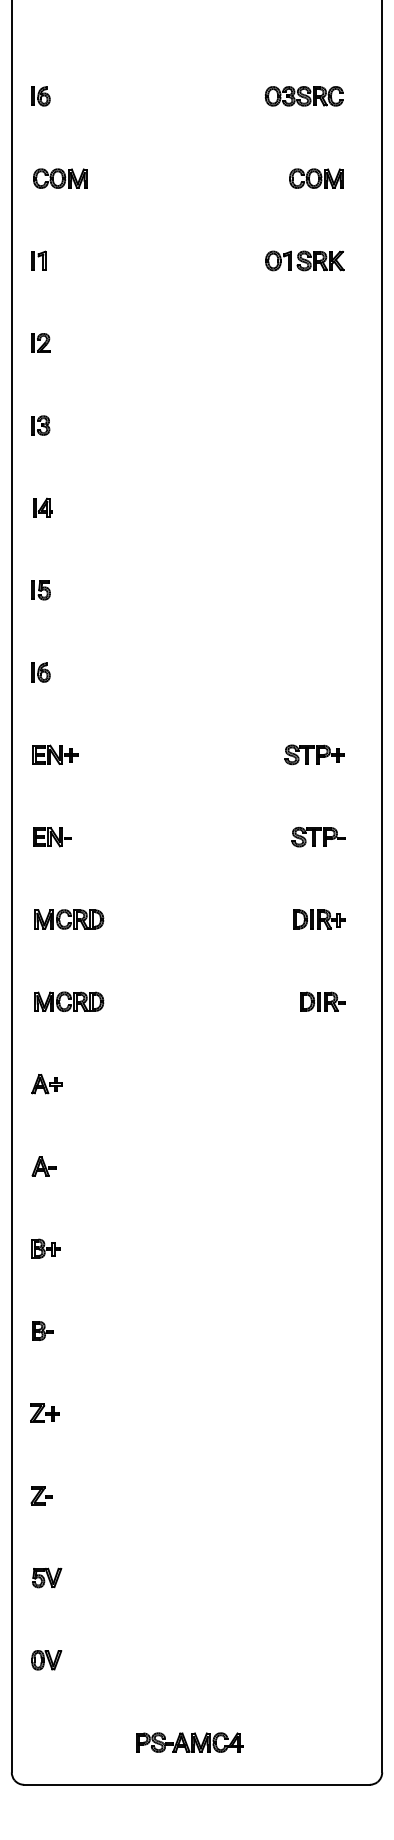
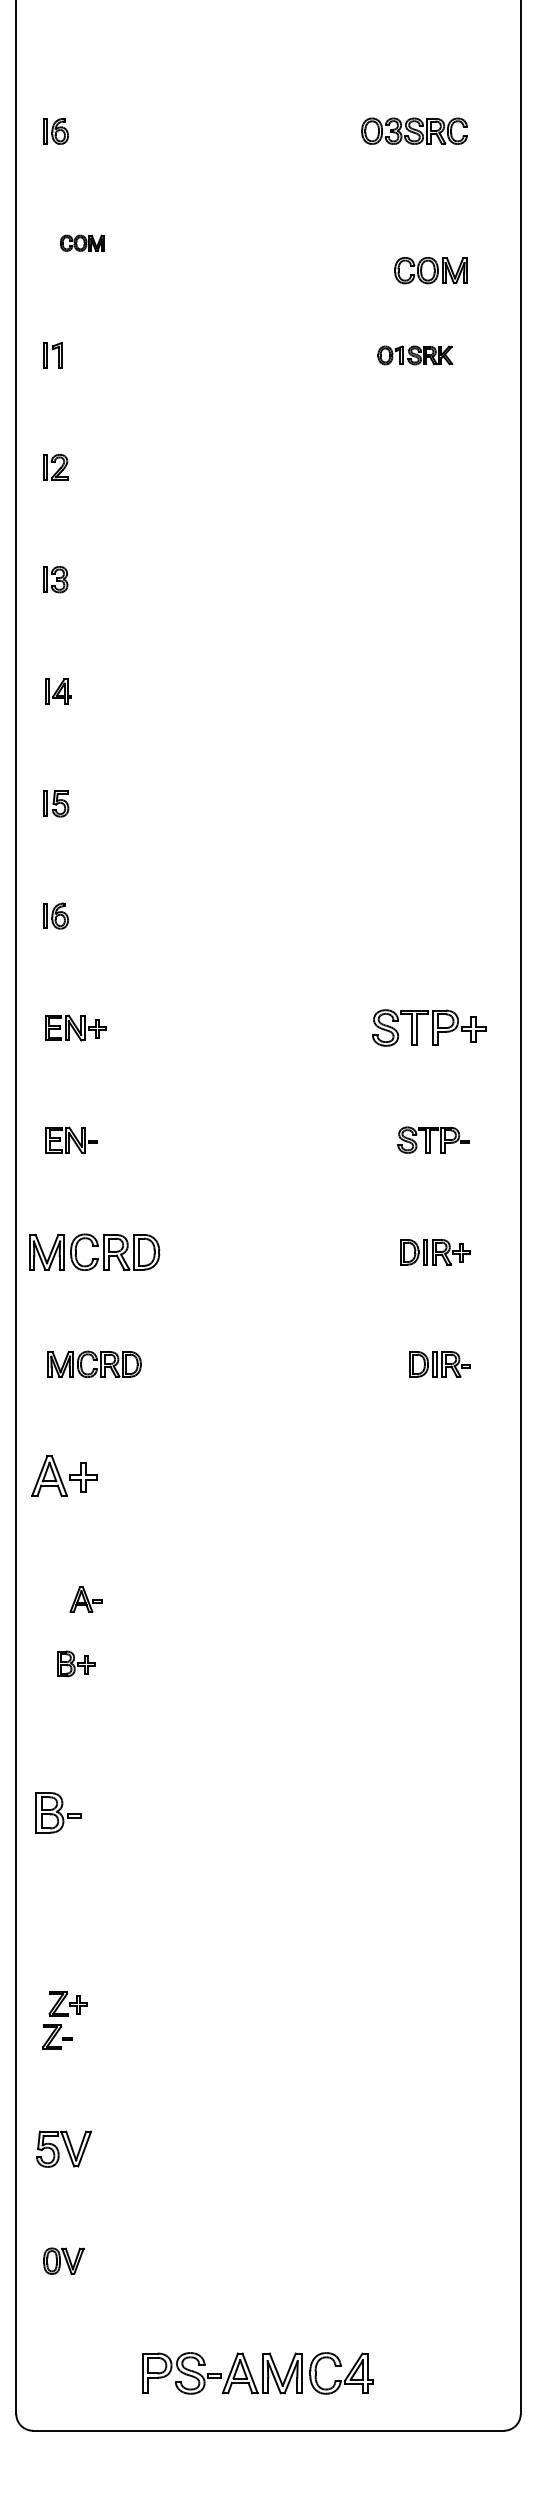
part: (60, 178) -> (82, 243), size x0.6
part: (316, 178) -> (431, 270), moved
part: (304, 260) -> (414, 354), size x0.7
part: (314, 754) -> (428, 1027), size x1.4
part: (69, 919) -> (94, 1252), size x1.4
part: (46, 1084) -> (63, 1477), size x1.6
part: (43, 1166) -> (85, 1599), moved
part: (45, 1248) -> (75, 1663), moved
part: (42, 1330) -> (58, 1812), size x1.6
part: (44, 1412) -> (67, 2002), moved
part: (47, 1577) -> (64, 2148), size x1.4
part: (189, 1742) -> (258, 2373), size x1.6

